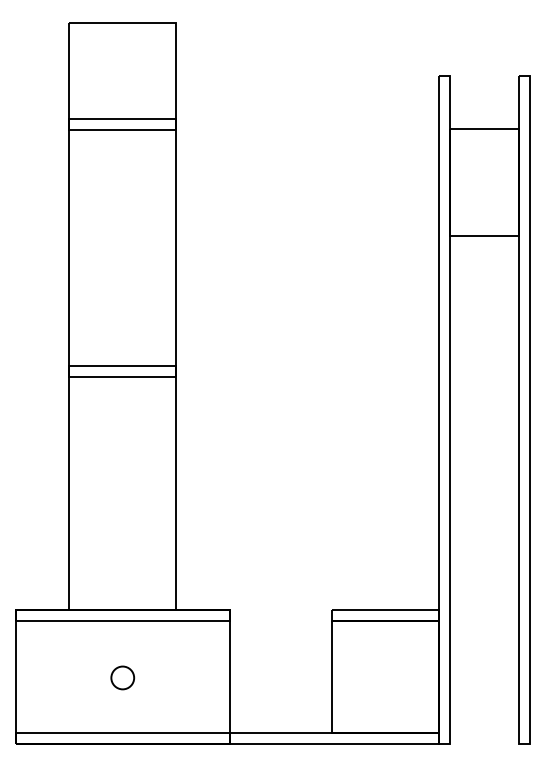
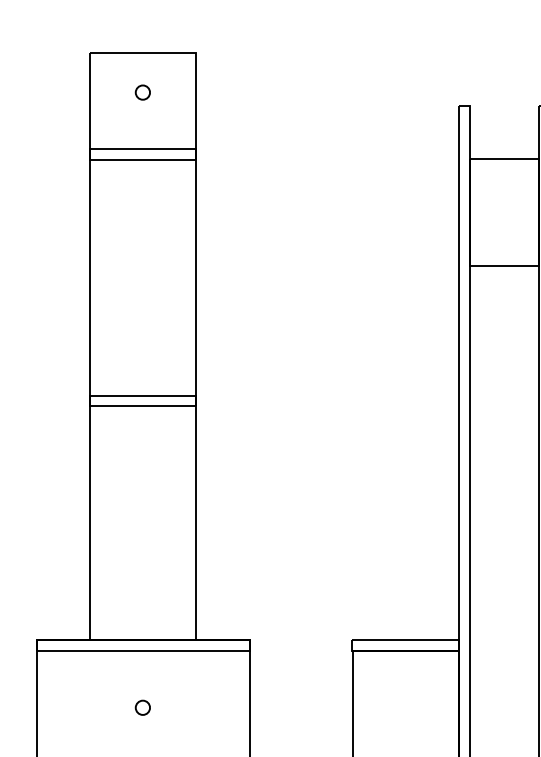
circle: (122, 62) -> (142, 92), added
circle: (122, 678) -> (142, 708), size x0.62

